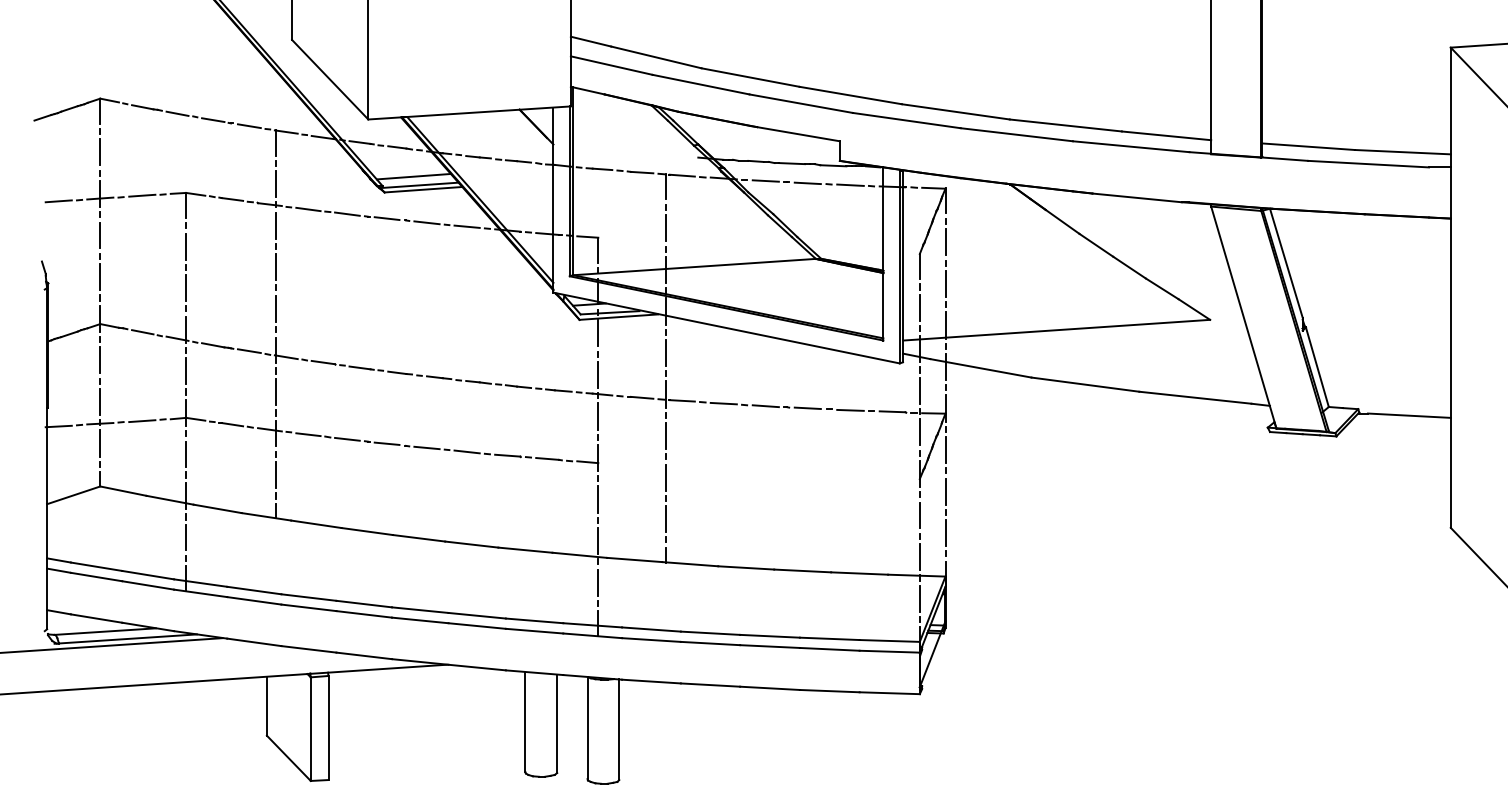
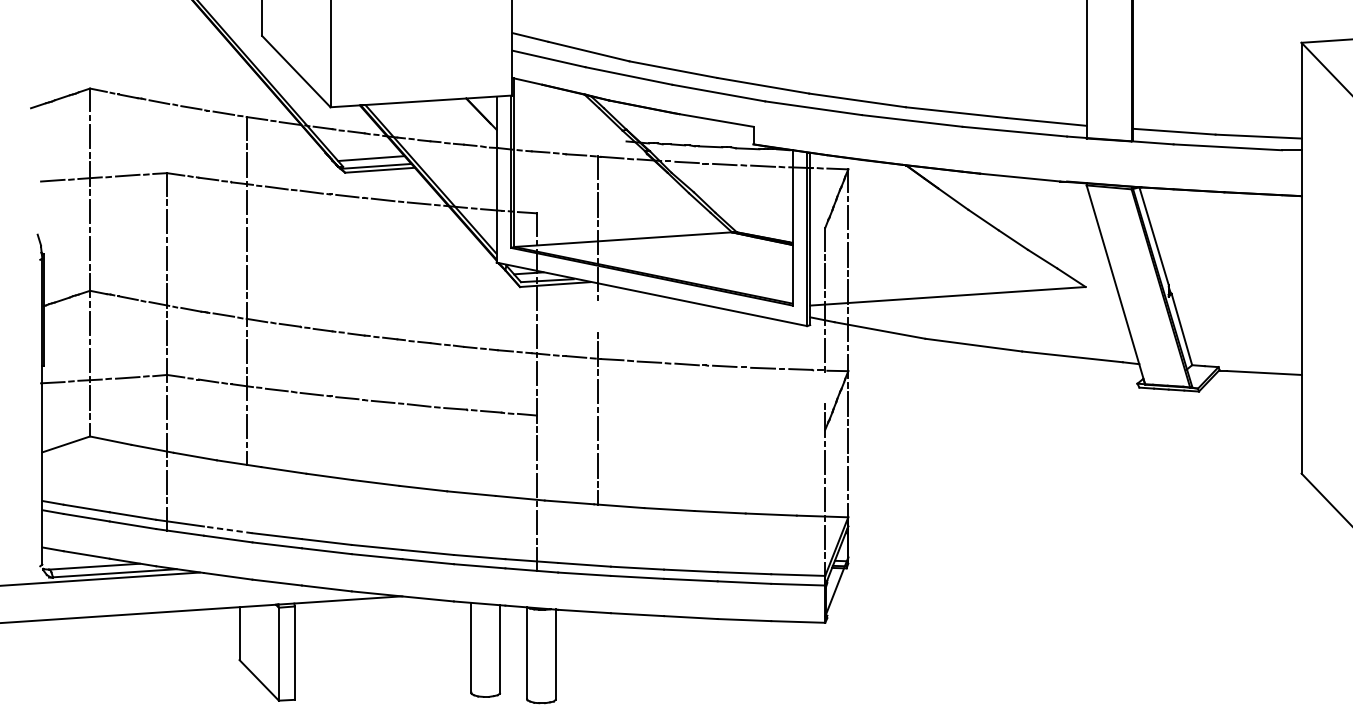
line: (666, 352) -> (598, 316), removed
line: (919, 432) -> (824, 388), removed
line: (253, 590) -> (227, 529), solid -> dashed

